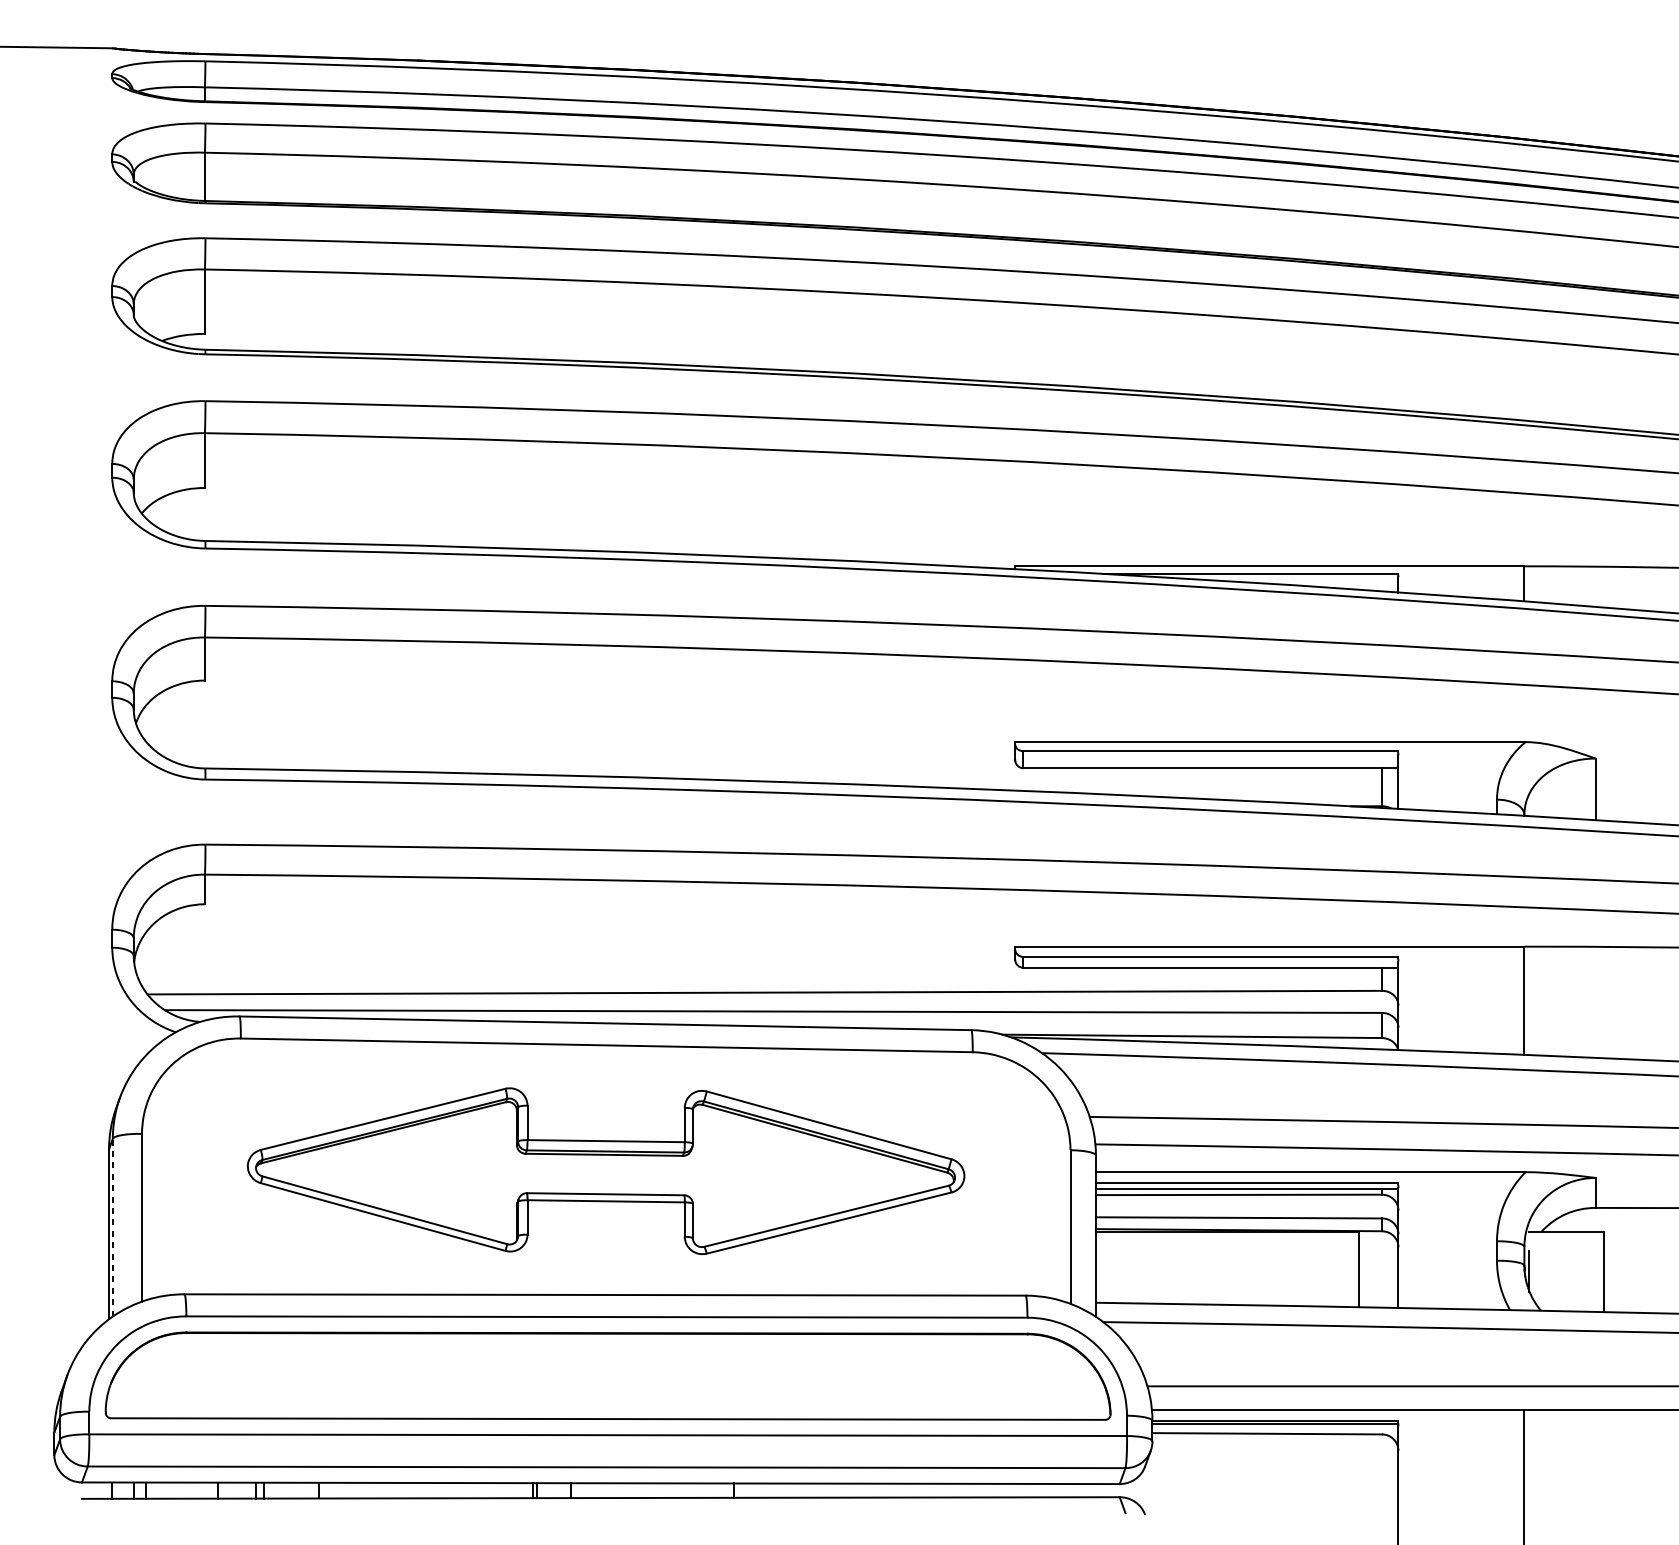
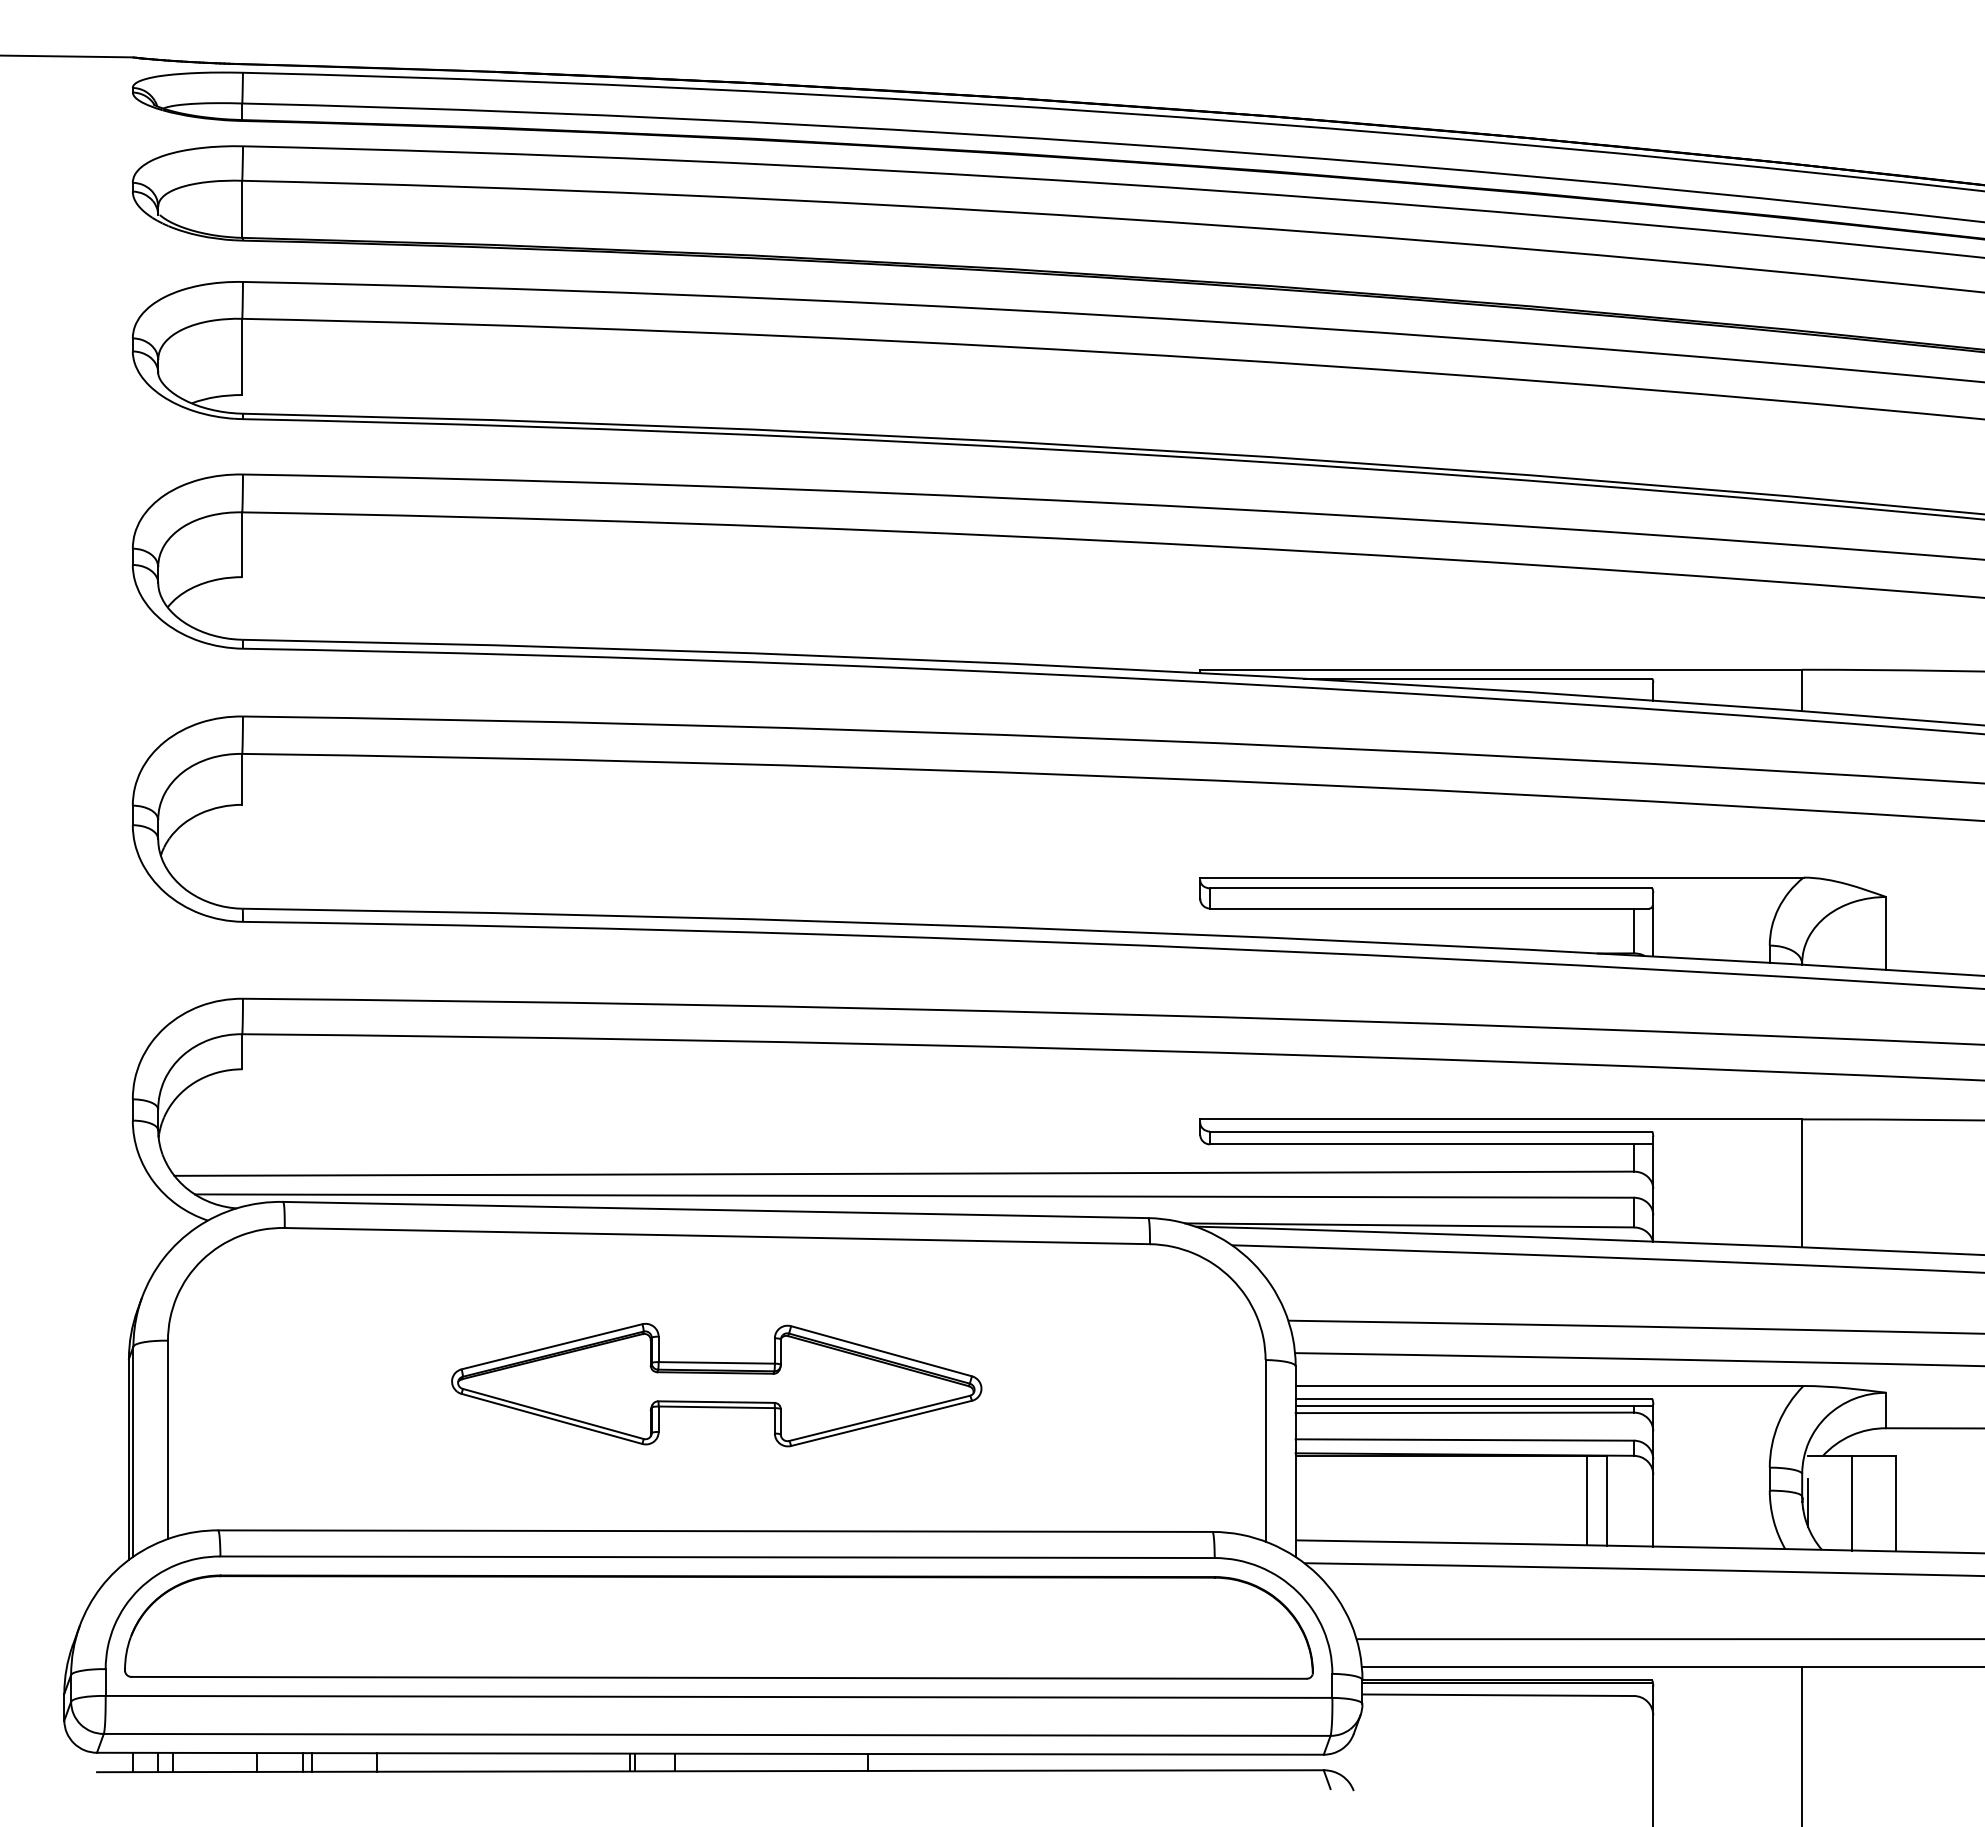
part: (606, 1171) -> (716, 1385), size x0.62
line: (112, 1227) -> (133, 1451), dashed -> solid
line: (1342, 1269) -> (1587, 1500), added
line: (1566, 1271) -> (1852, 1503), added

